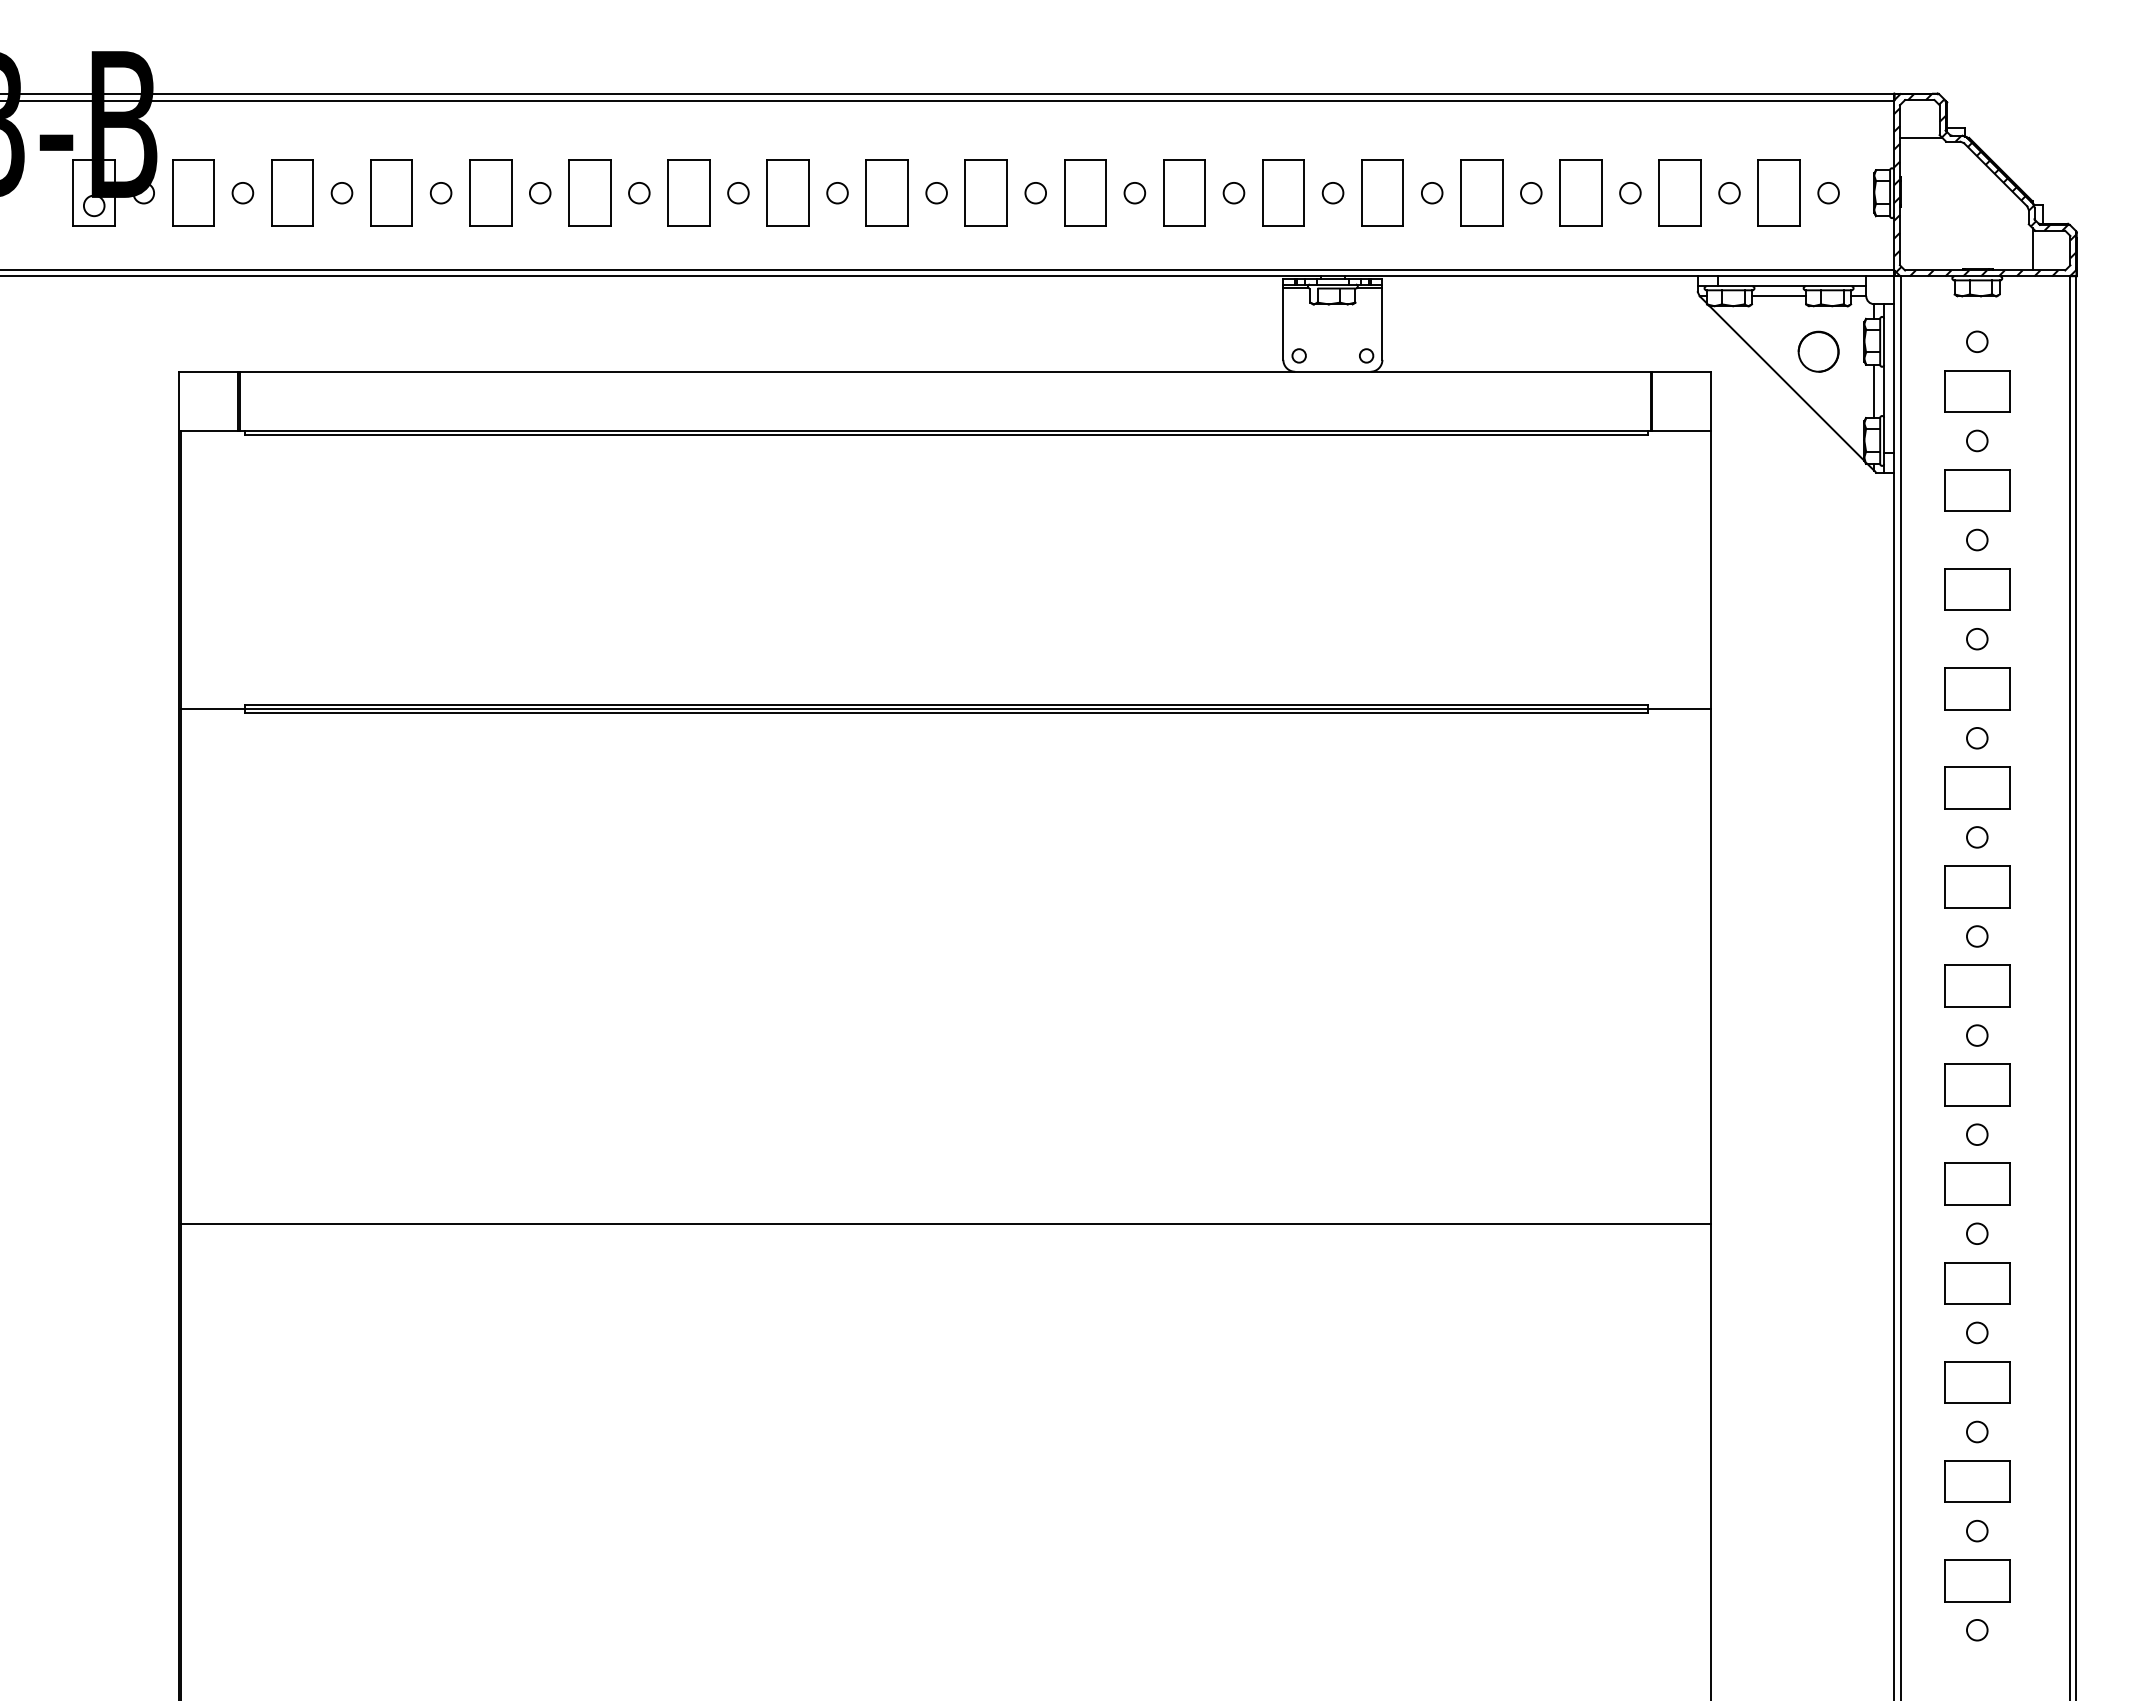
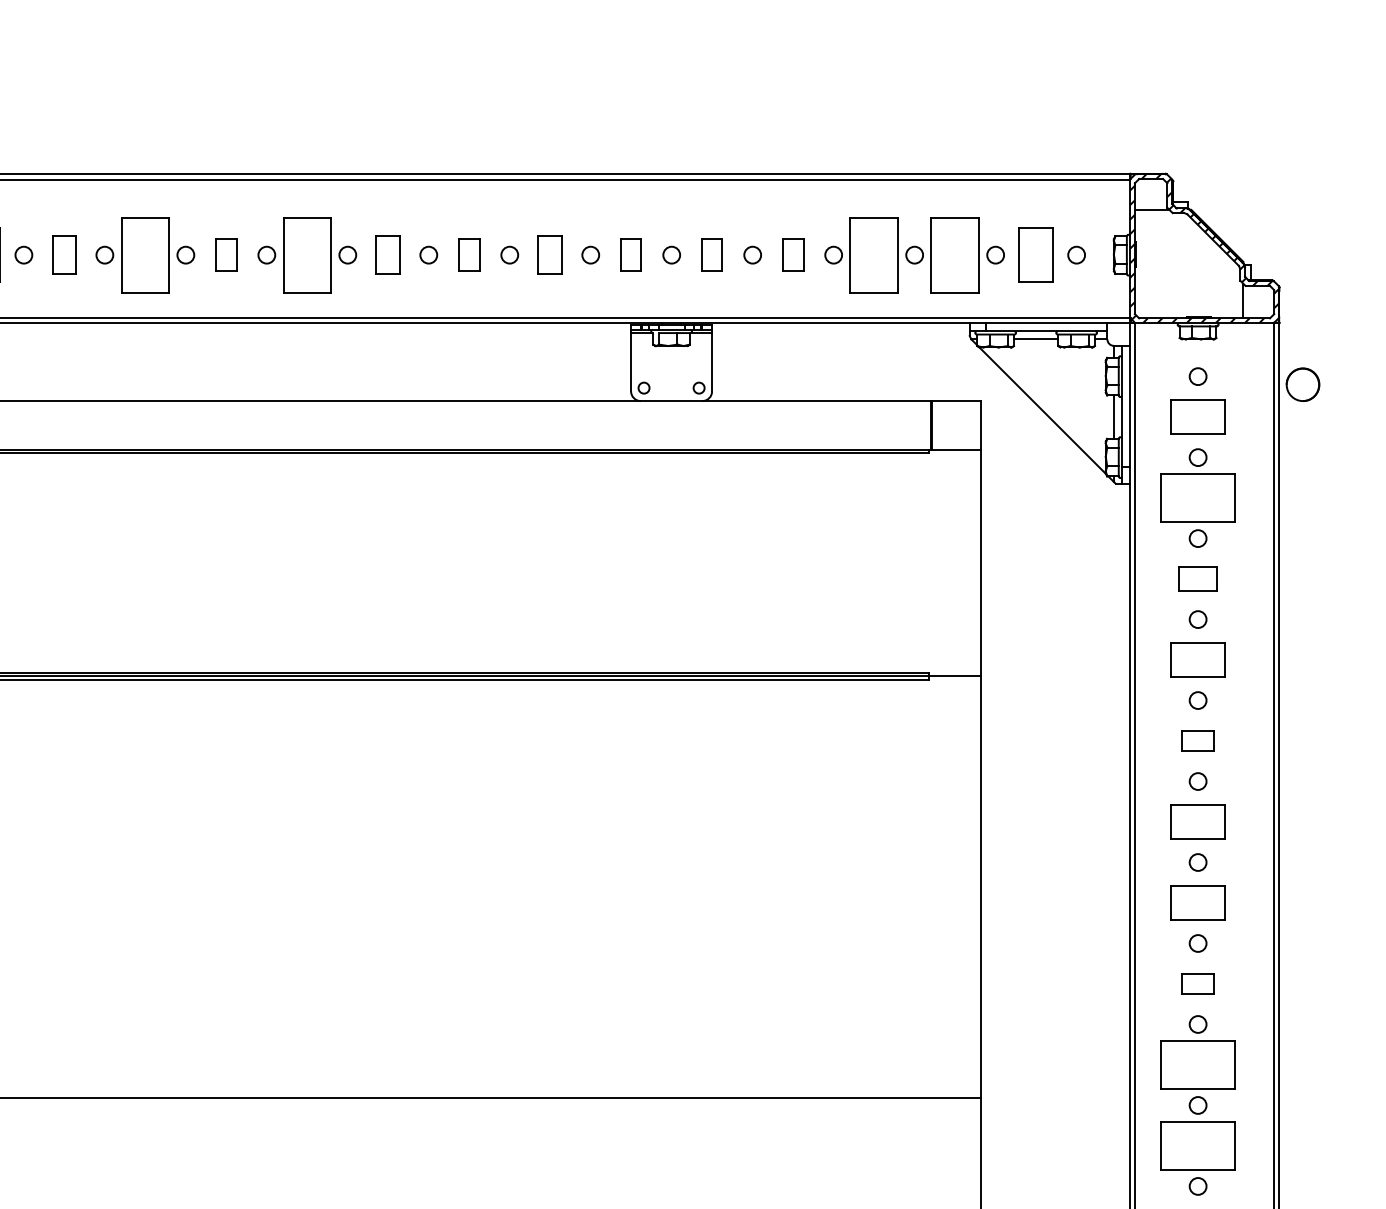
part: (589, 192) -> (64, 254), size x0.7
part: (688, 192) -> (145, 254), size x1.4
part: (787, 192) -> (225, 254), size x0.6
part: (886, 192) -> (306, 254), size x1.4
part: (985, 192) -> (387, 254), size x0.7
part: (1085, 192) -> (469, 254), size x0.6
part: (1184, 192) -> (550, 254), size x0.7
part: (1283, 192) -> (631, 254), size x0.6
part: (1382, 192) -> (712, 254), size x0.6
part: (1481, 192) -> (793, 254), size x0.6
part: (1580, 192) -> (873, 254), size x1.4
part: (1679, 192) -> (954, 254), size x1.4
circle: (1818, 351) -> (1302, 384), moved
part: (1977, 490) -> (1198, 498), size x1.4
part: (1977, 589) -> (1198, 578), size x0.7
part: (1977, 787) -> (1198, 740), size x0.6
part: (1977, 1084) -> (1198, 983), size x0.6
part: (1977, 1183) -> (1198, 1064), size x1.4
part: (1977, 1283) -> (1198, 1146), size x1.4

